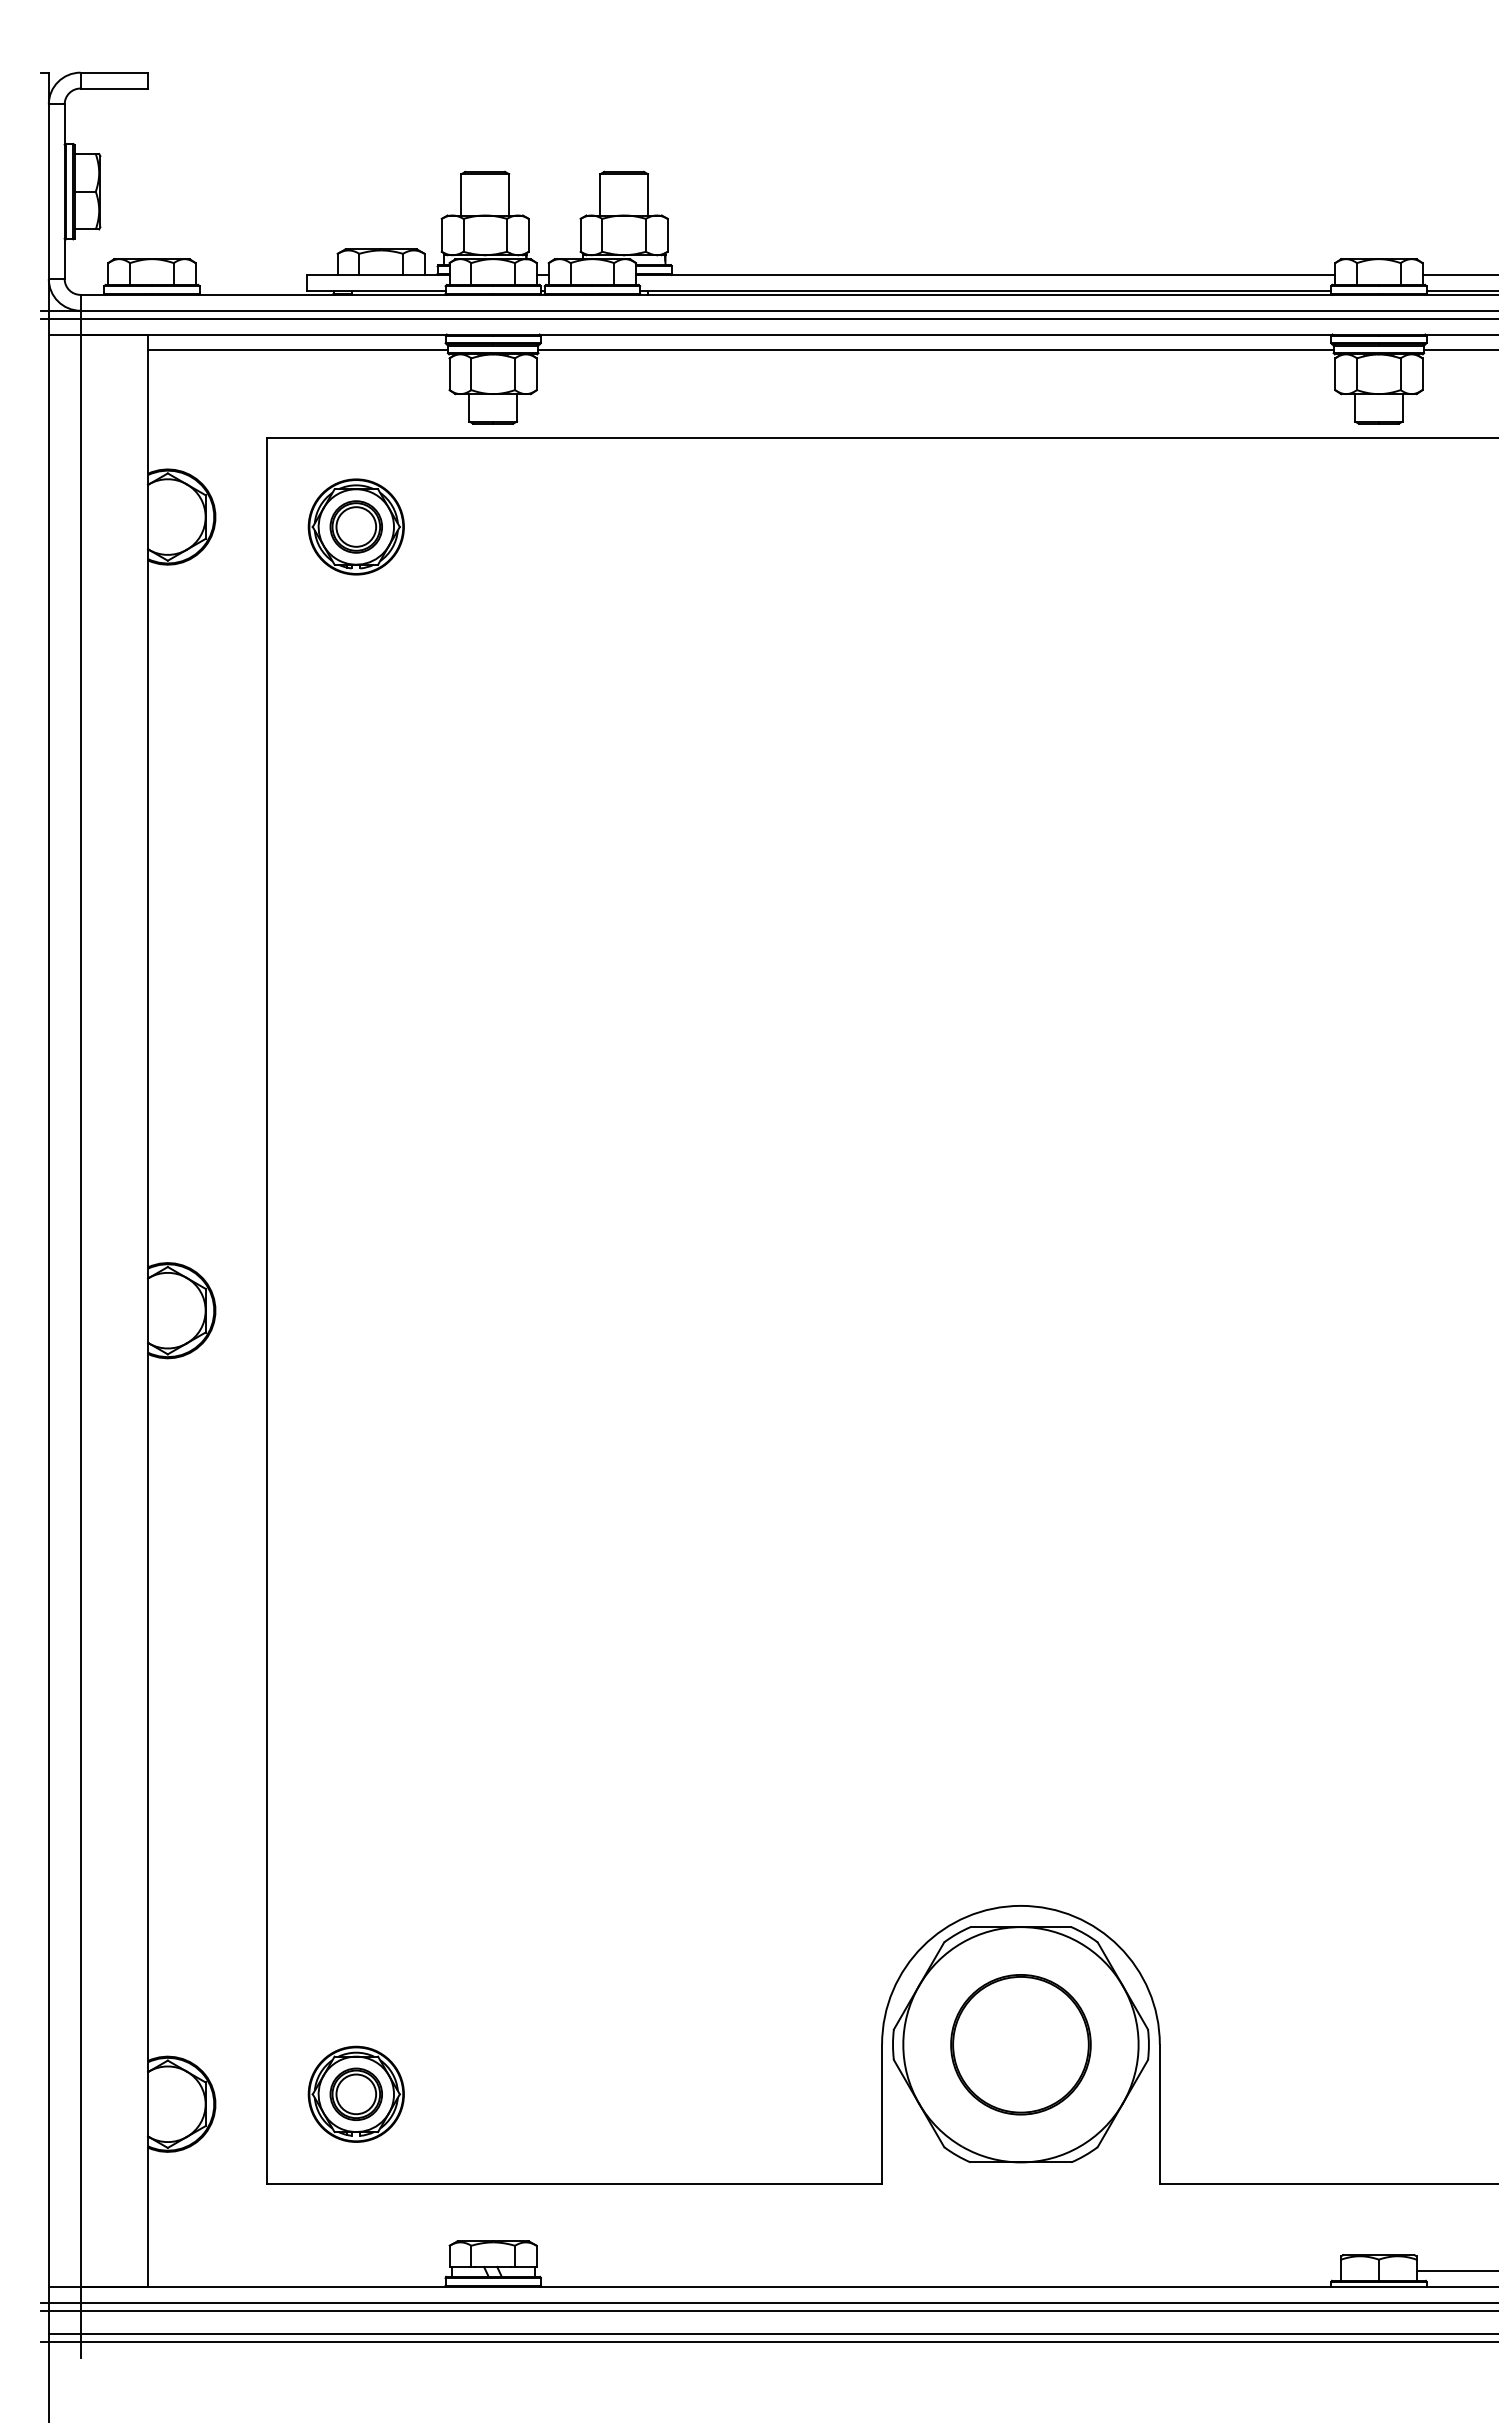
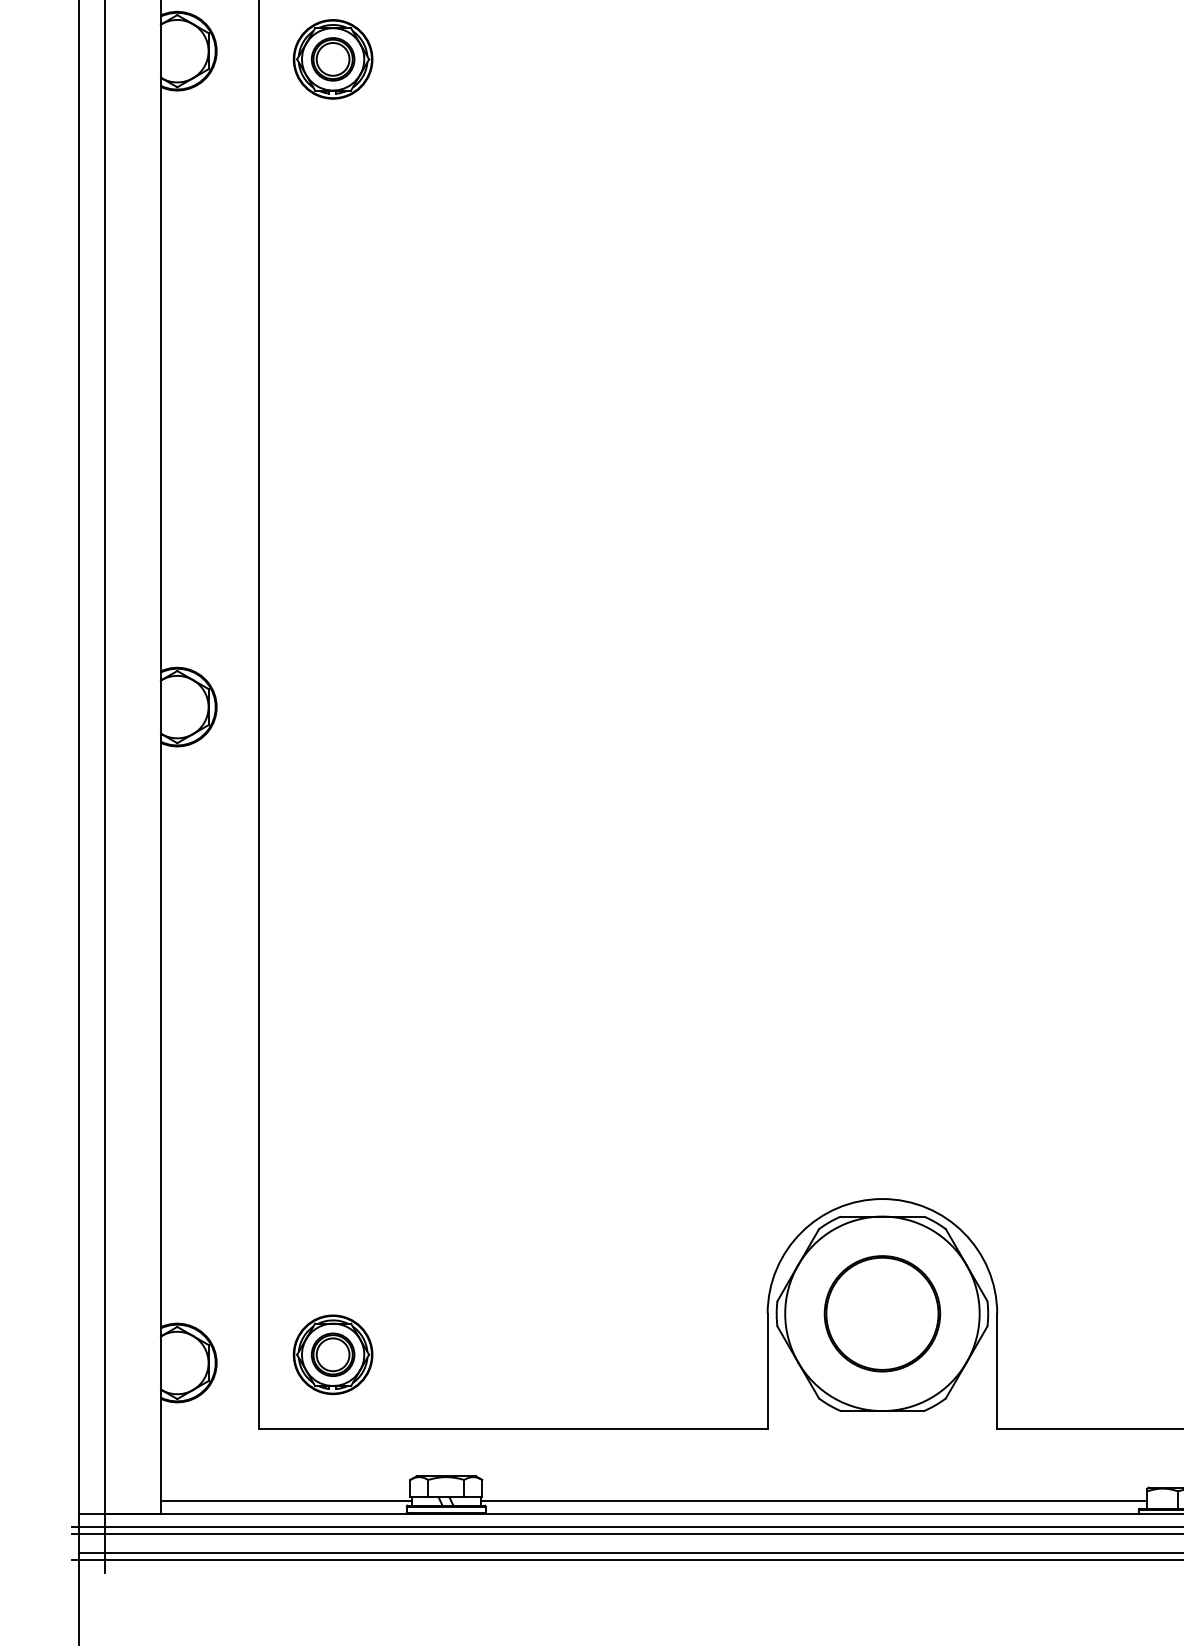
line: (299, 2270) -> (286, 1500), added
line: (937, 2270) -> (813, 1500), added

